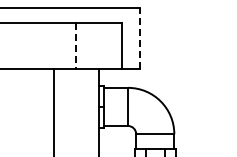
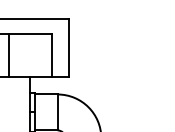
line: (139, 37) -> (68, 47), dashed -> solid
line: (76, 46) -> (9, 55), dashed -> solid

